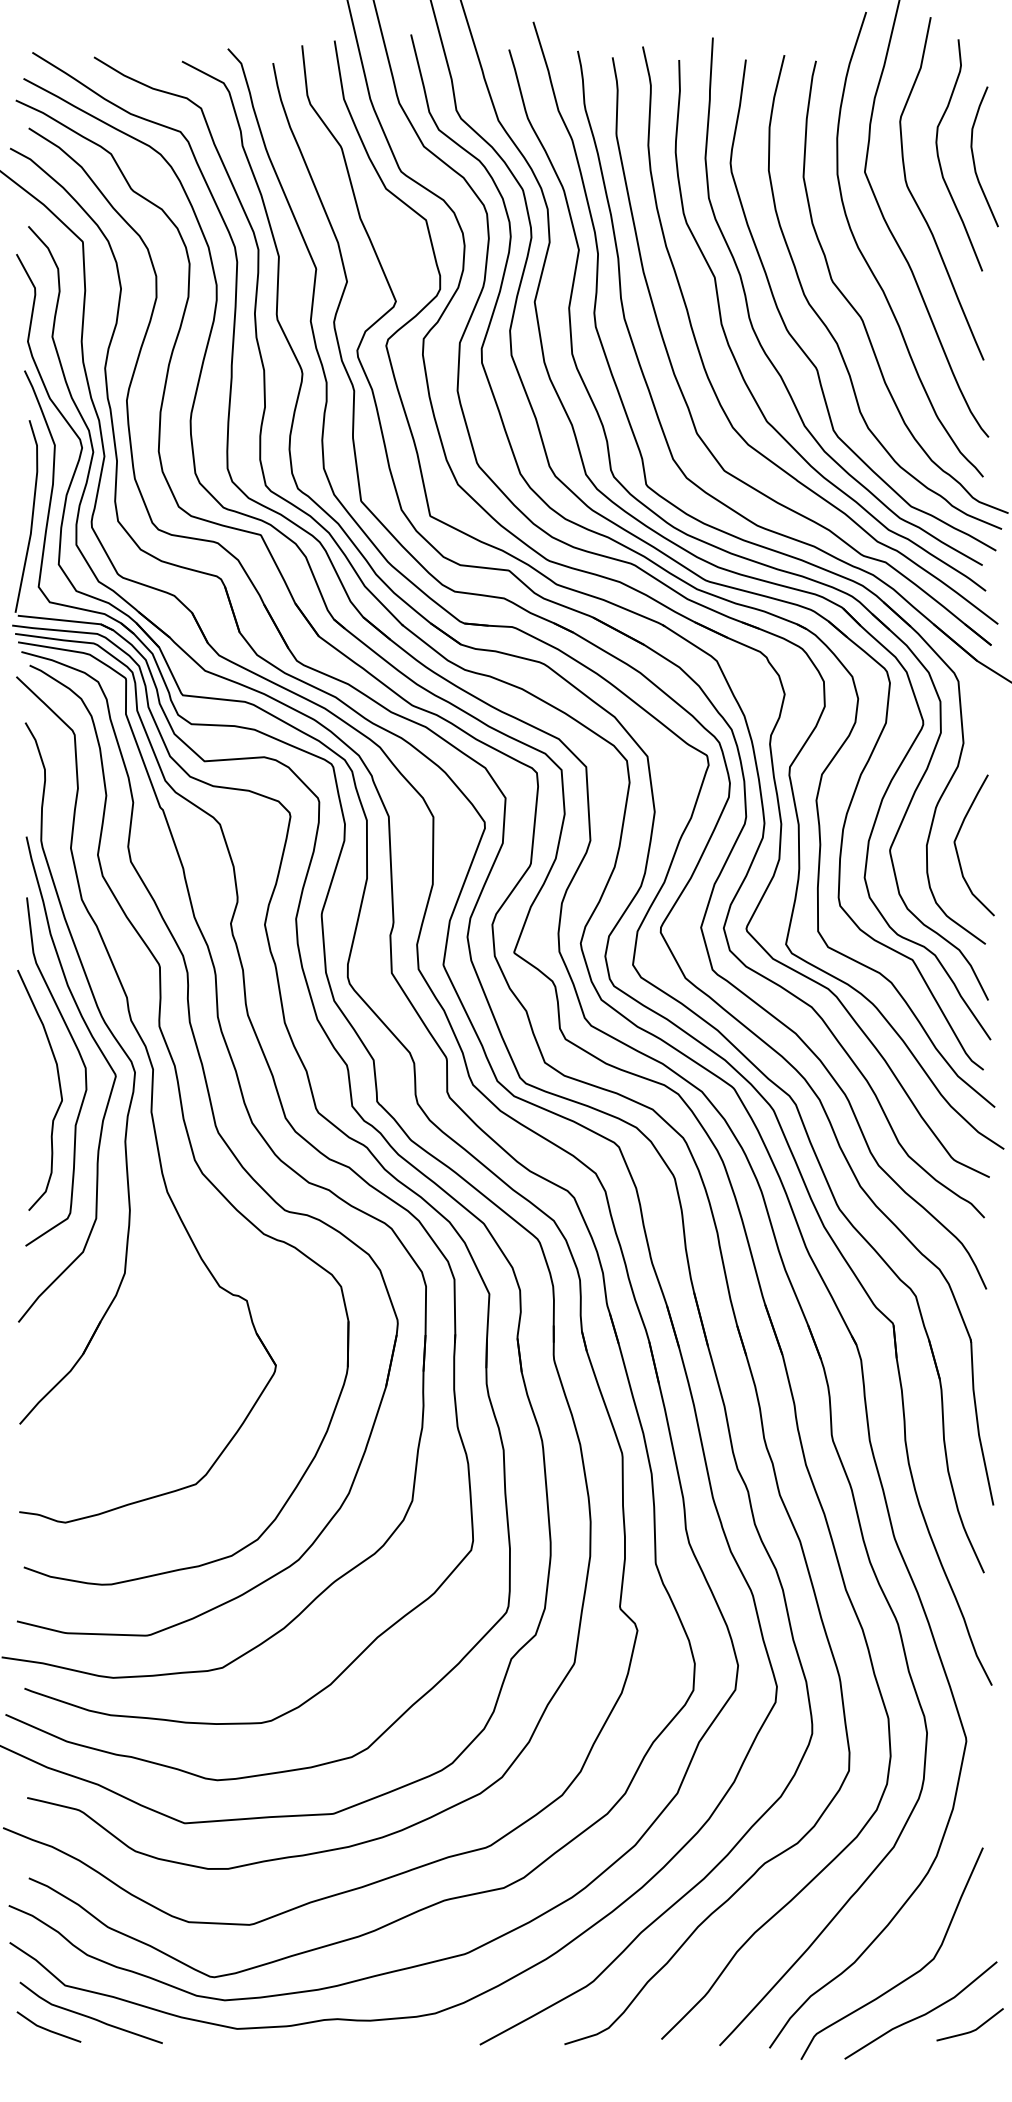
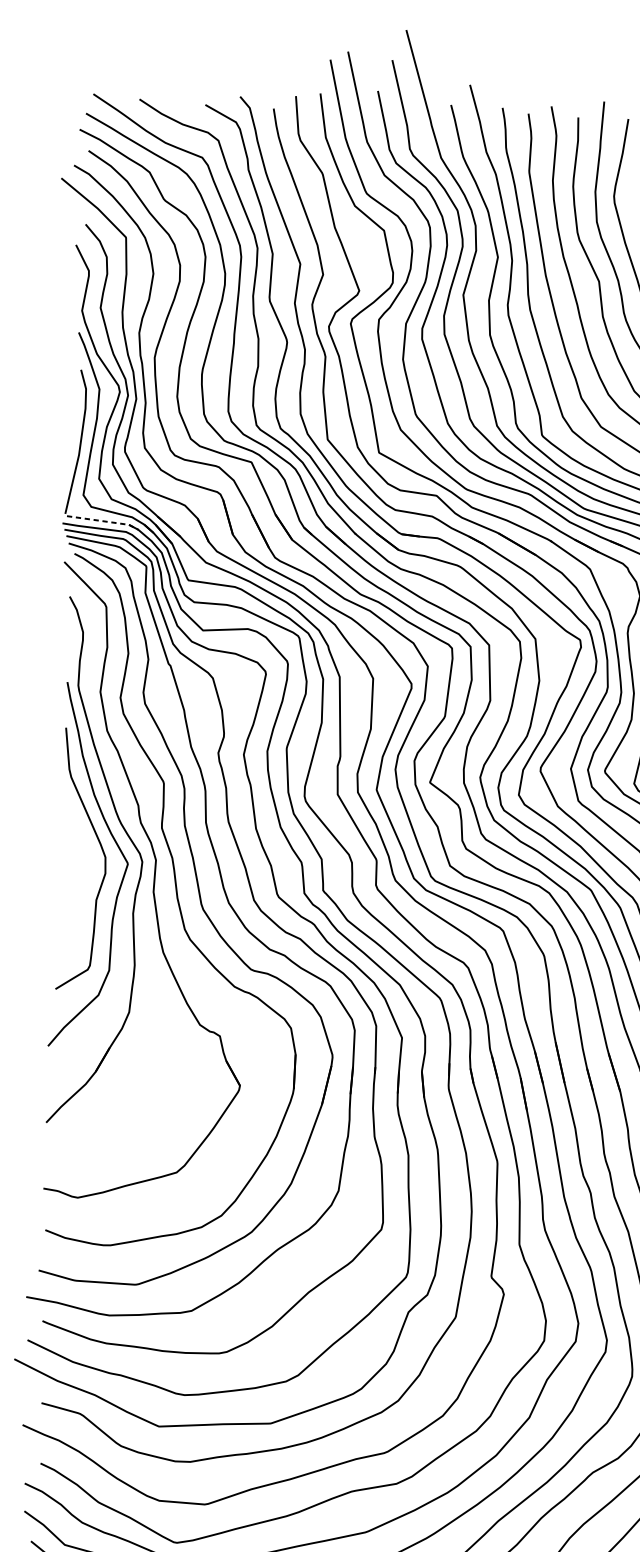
line: (67, 620) -> (104, 521), solid -> dashed
curve: (58, 1083) -> (84, 868), removed

